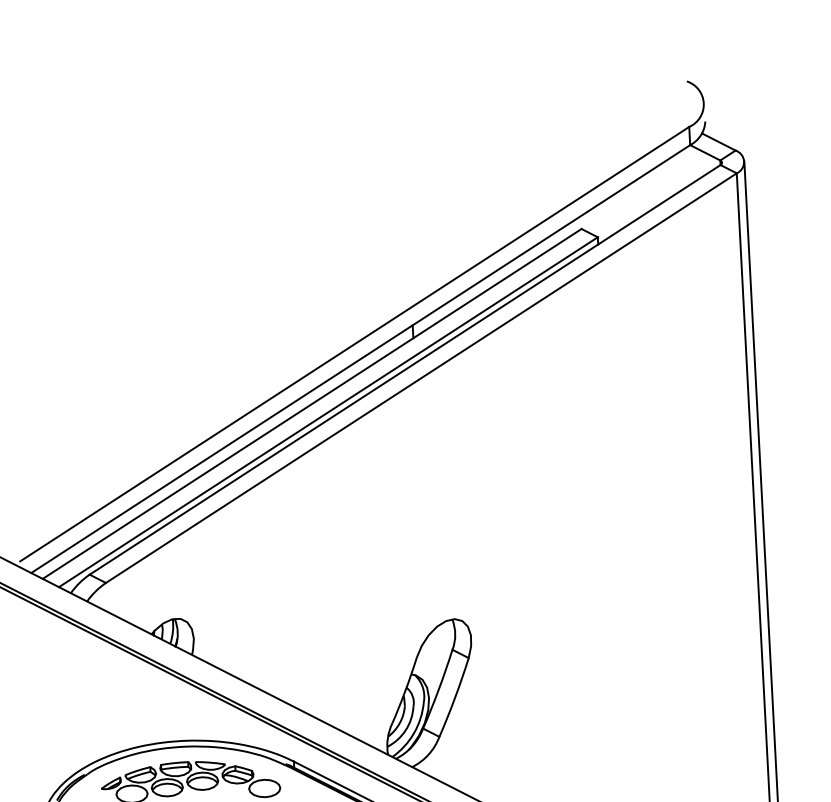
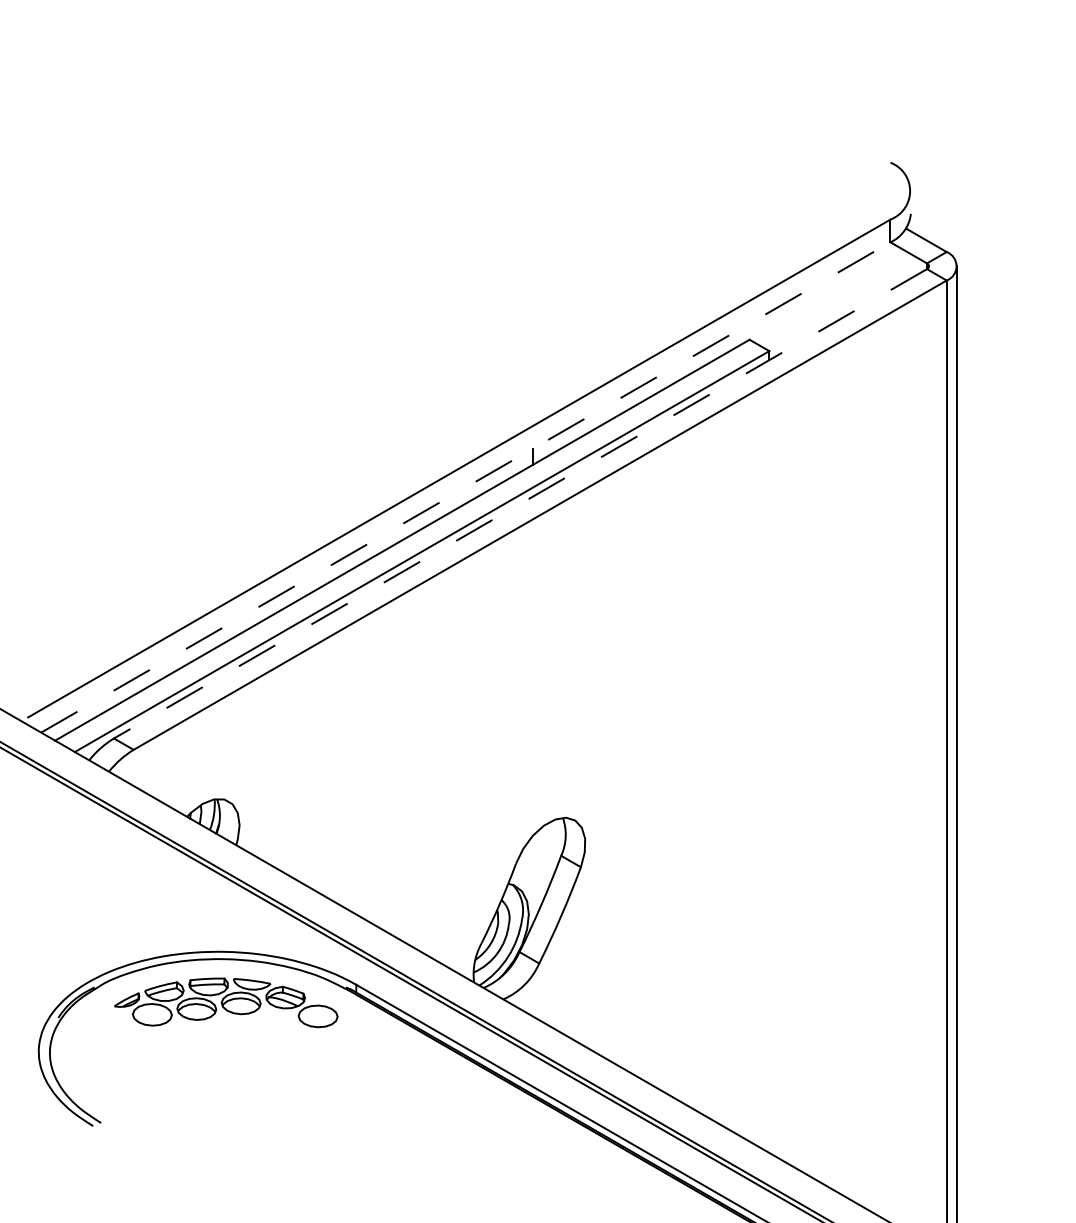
line: (361, 359) -> (466, 487), solid -> dashed
line: (405, 370) -> (520, 504), solid -> dashed

